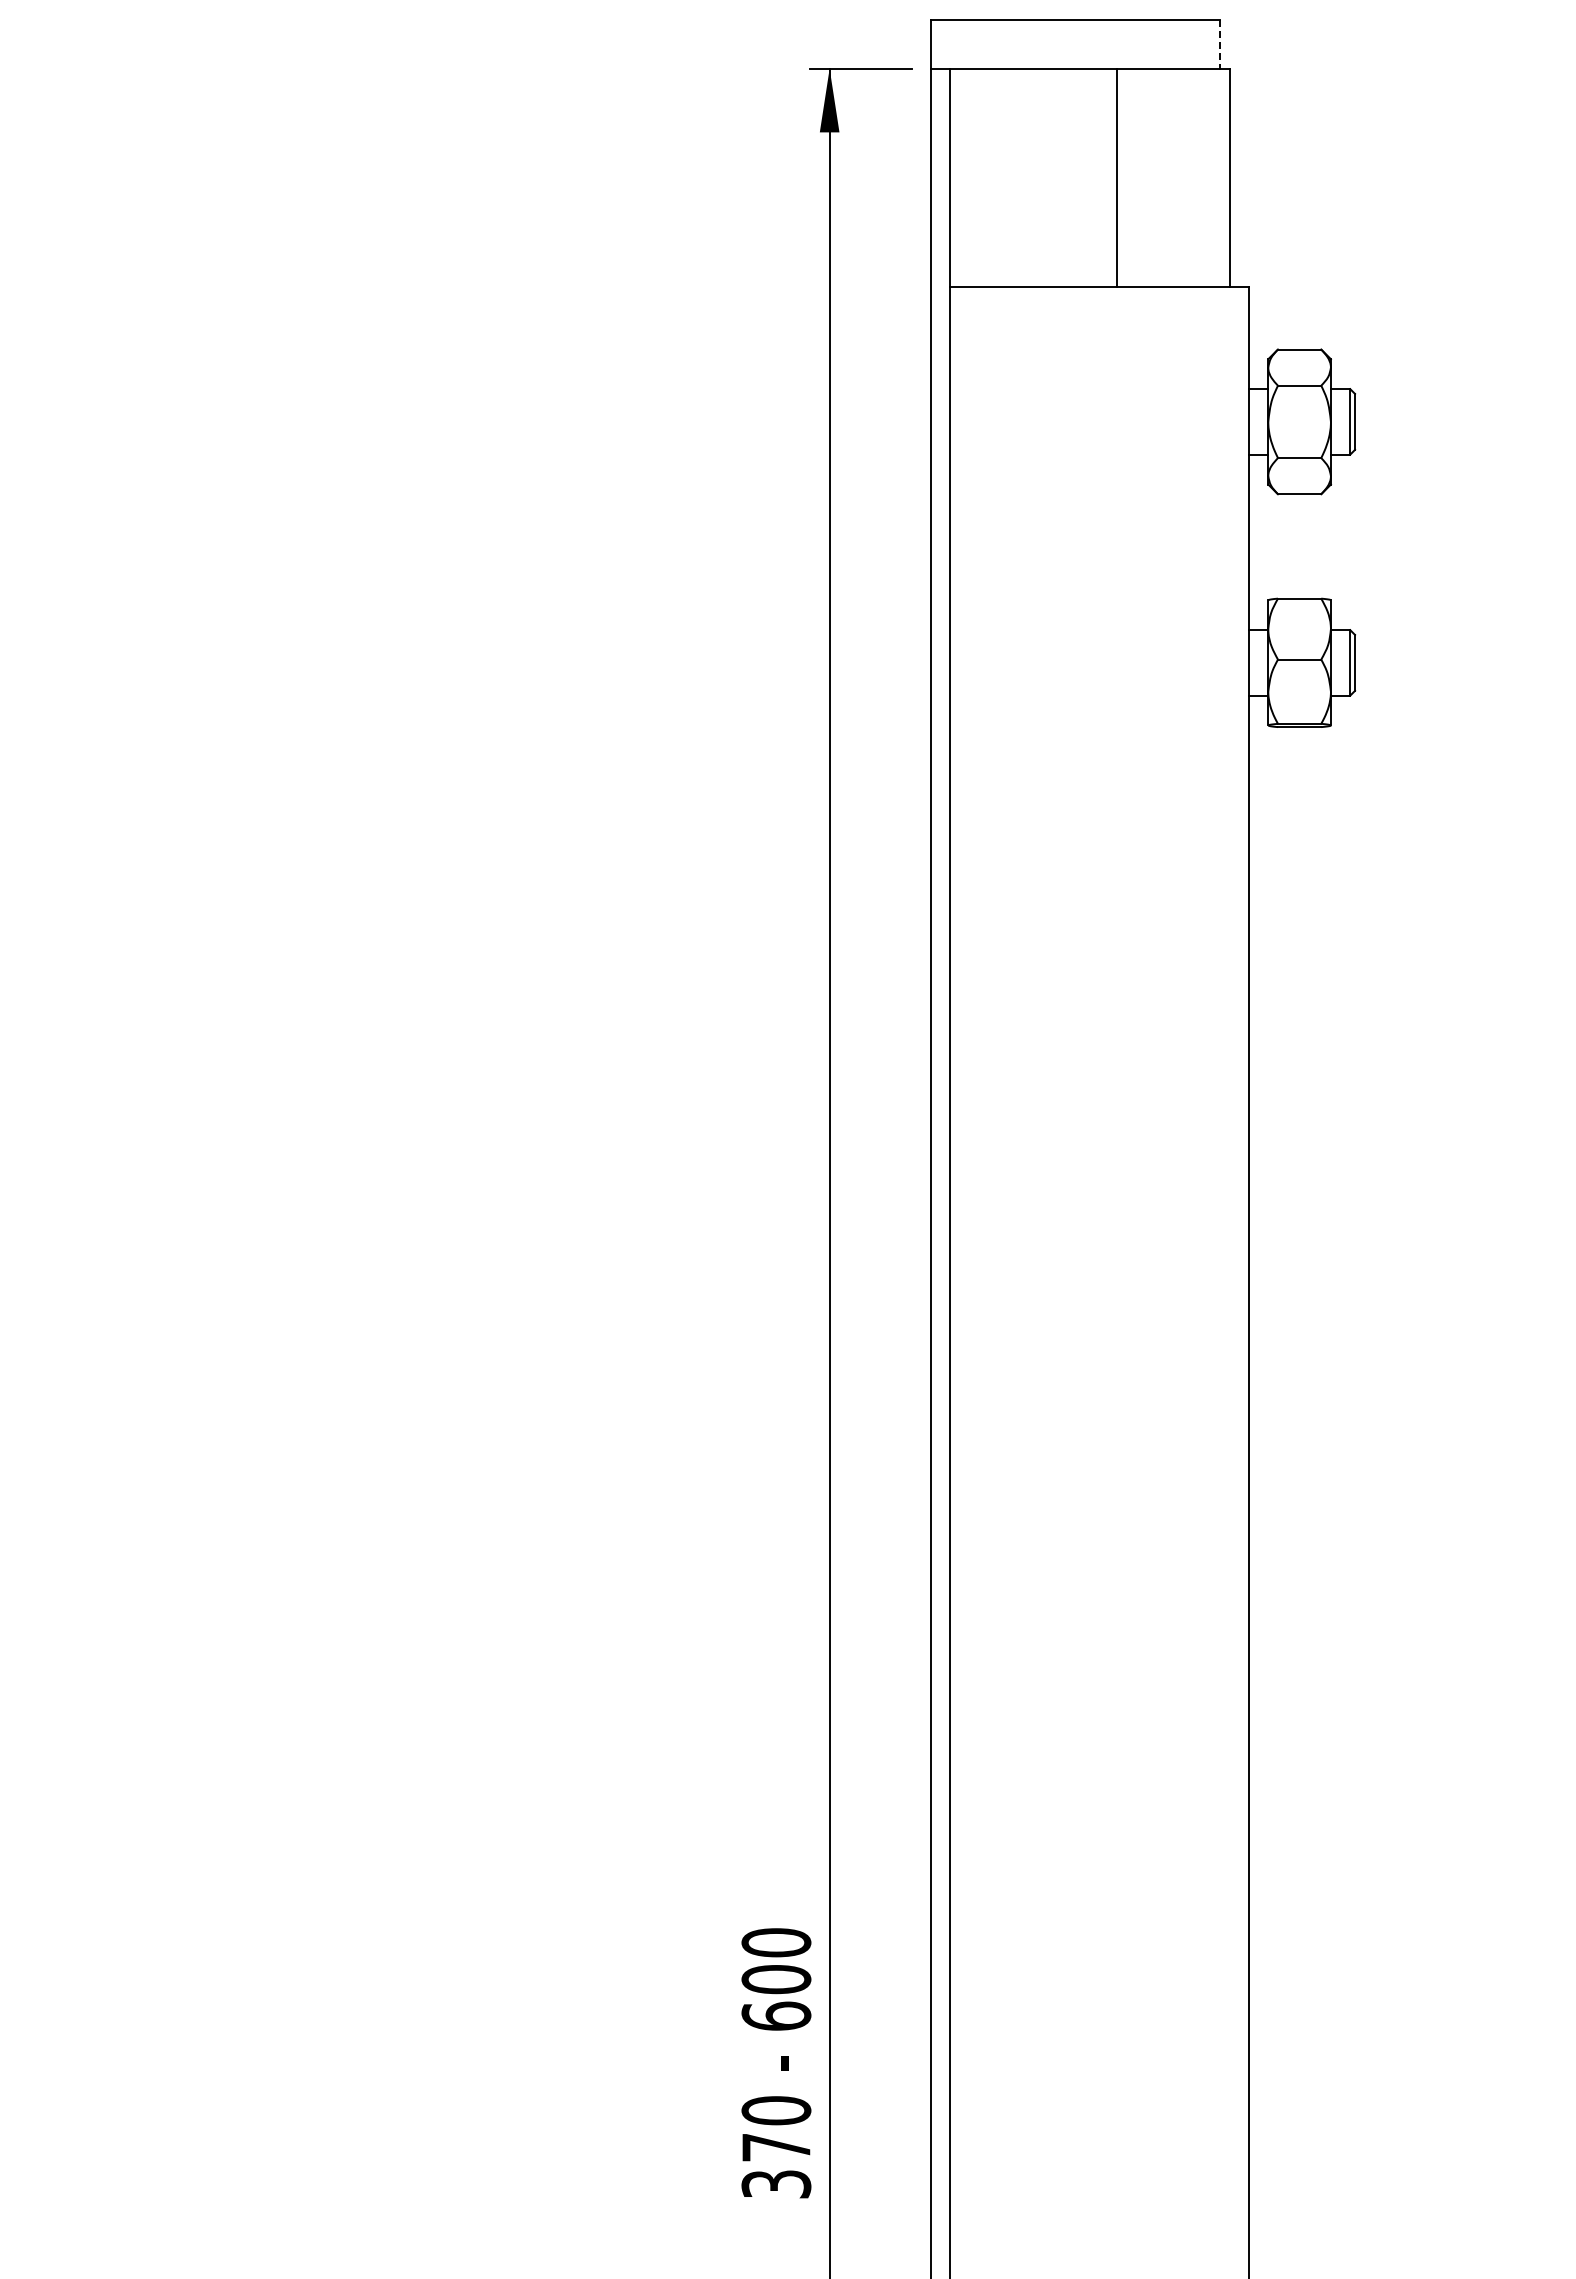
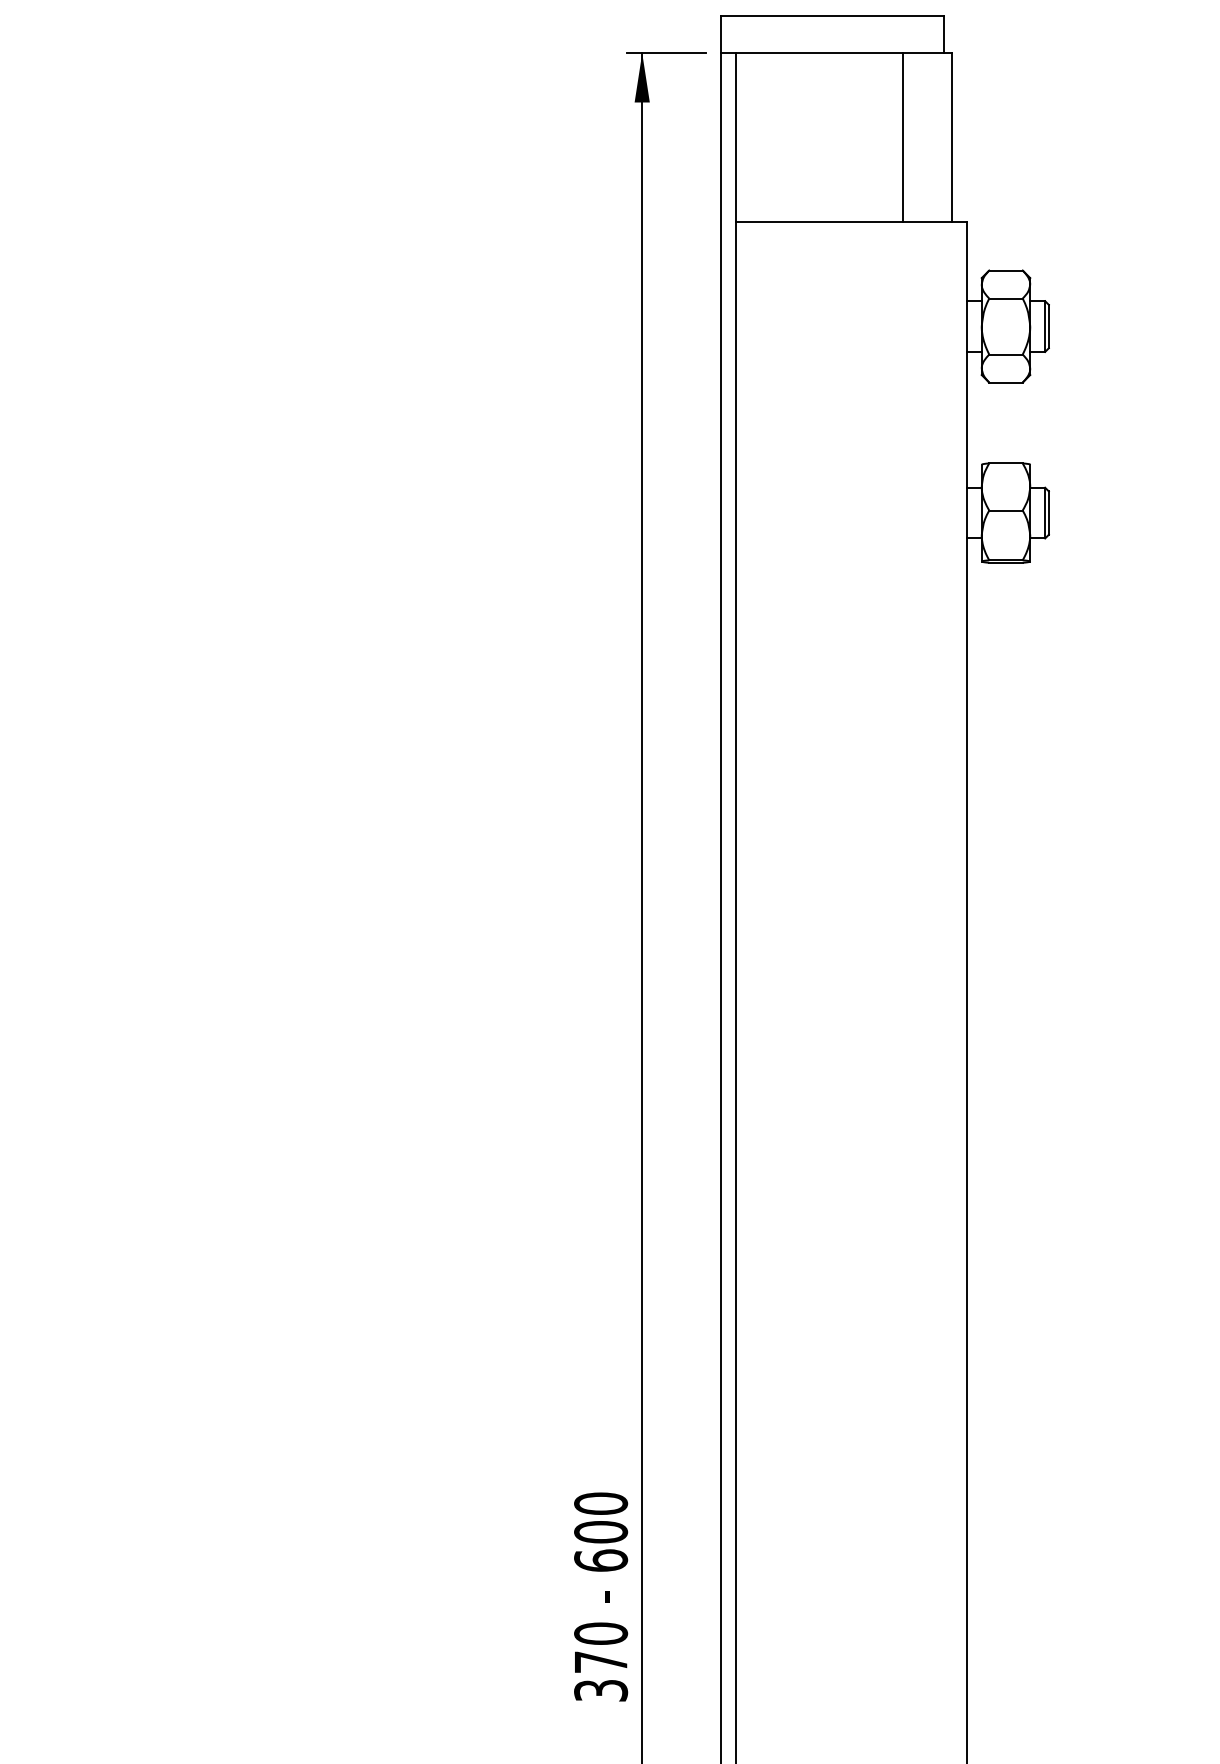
line: (1220, 45) -> (944, 35), dashed -> solid
line: (1117, 177) -> (903, 137), moved

